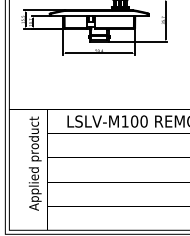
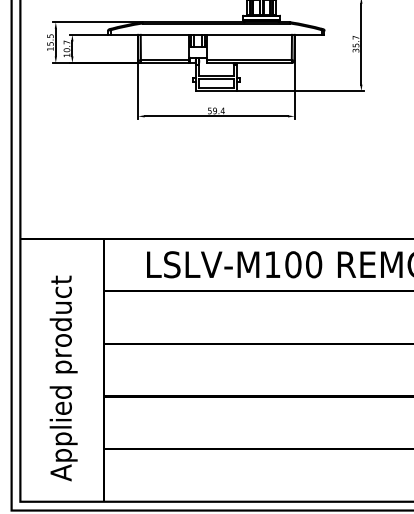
text: (34, 163) -> (62, 377), moved

